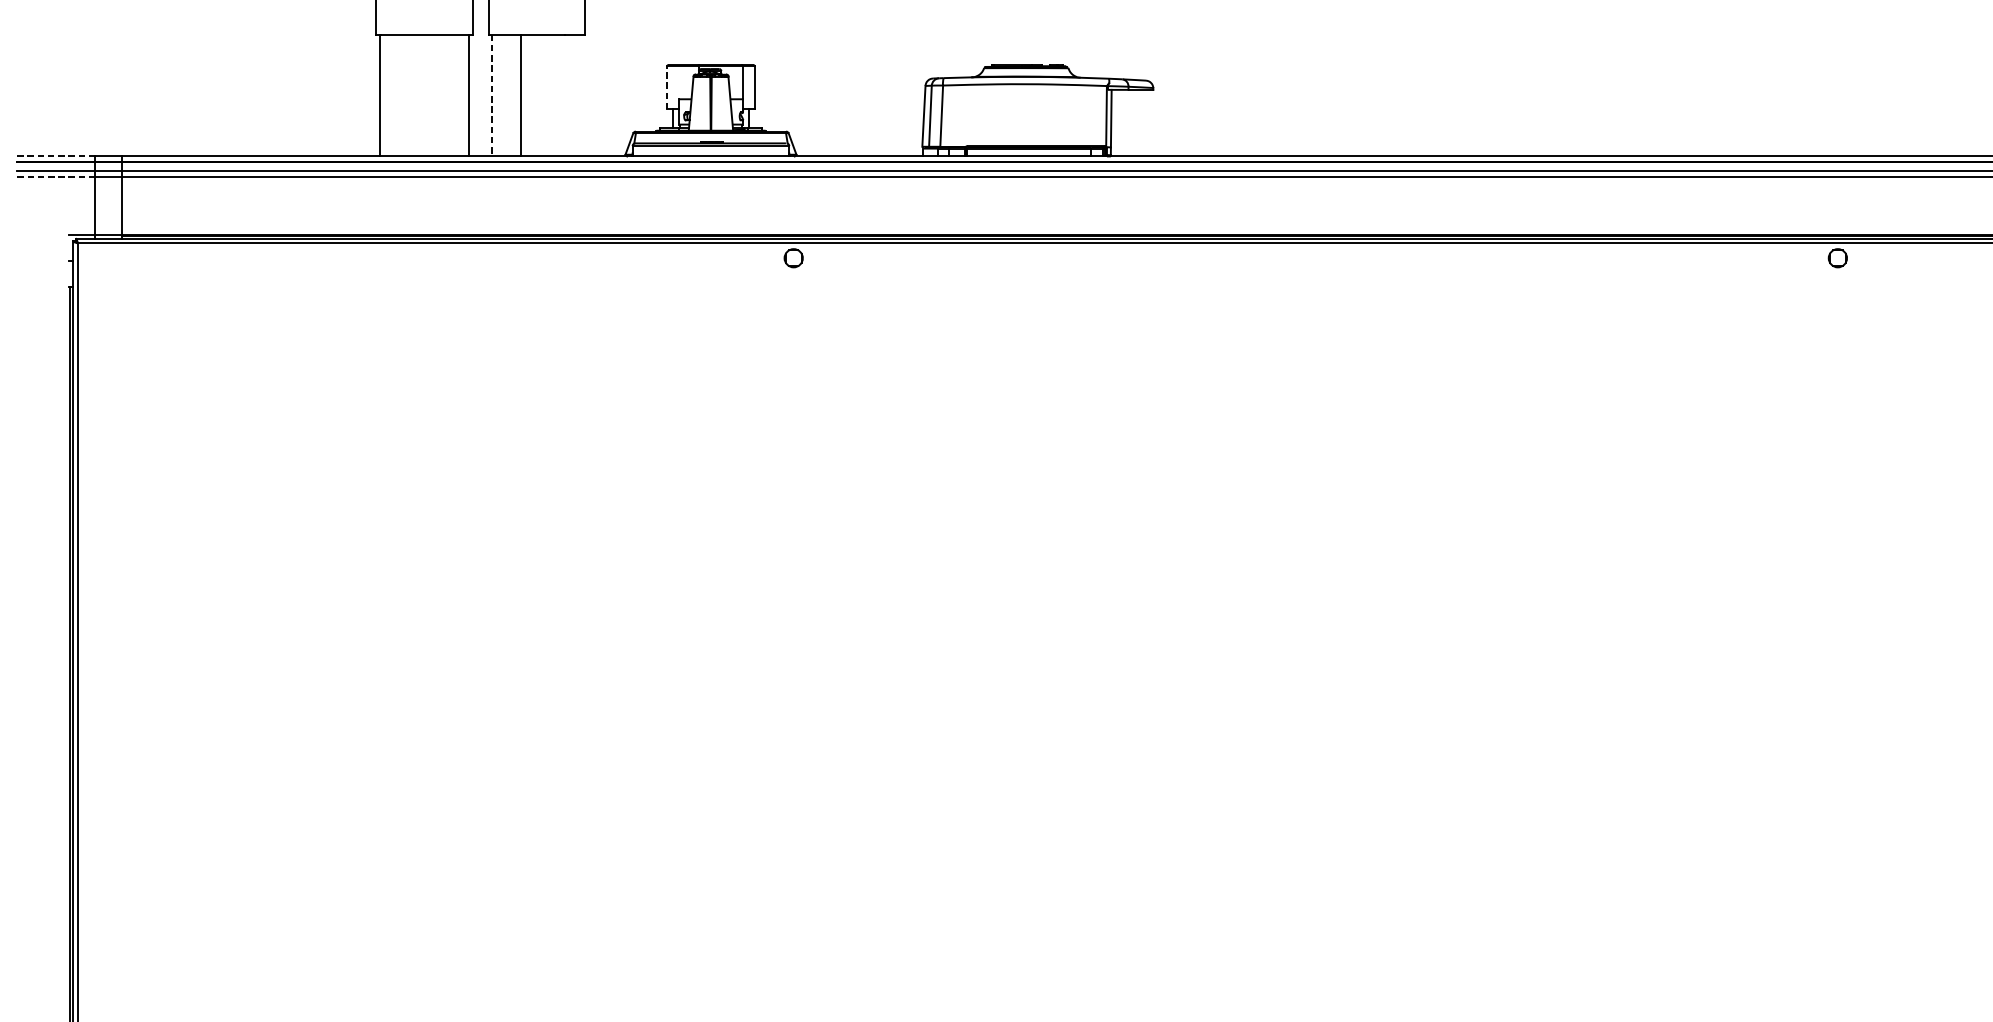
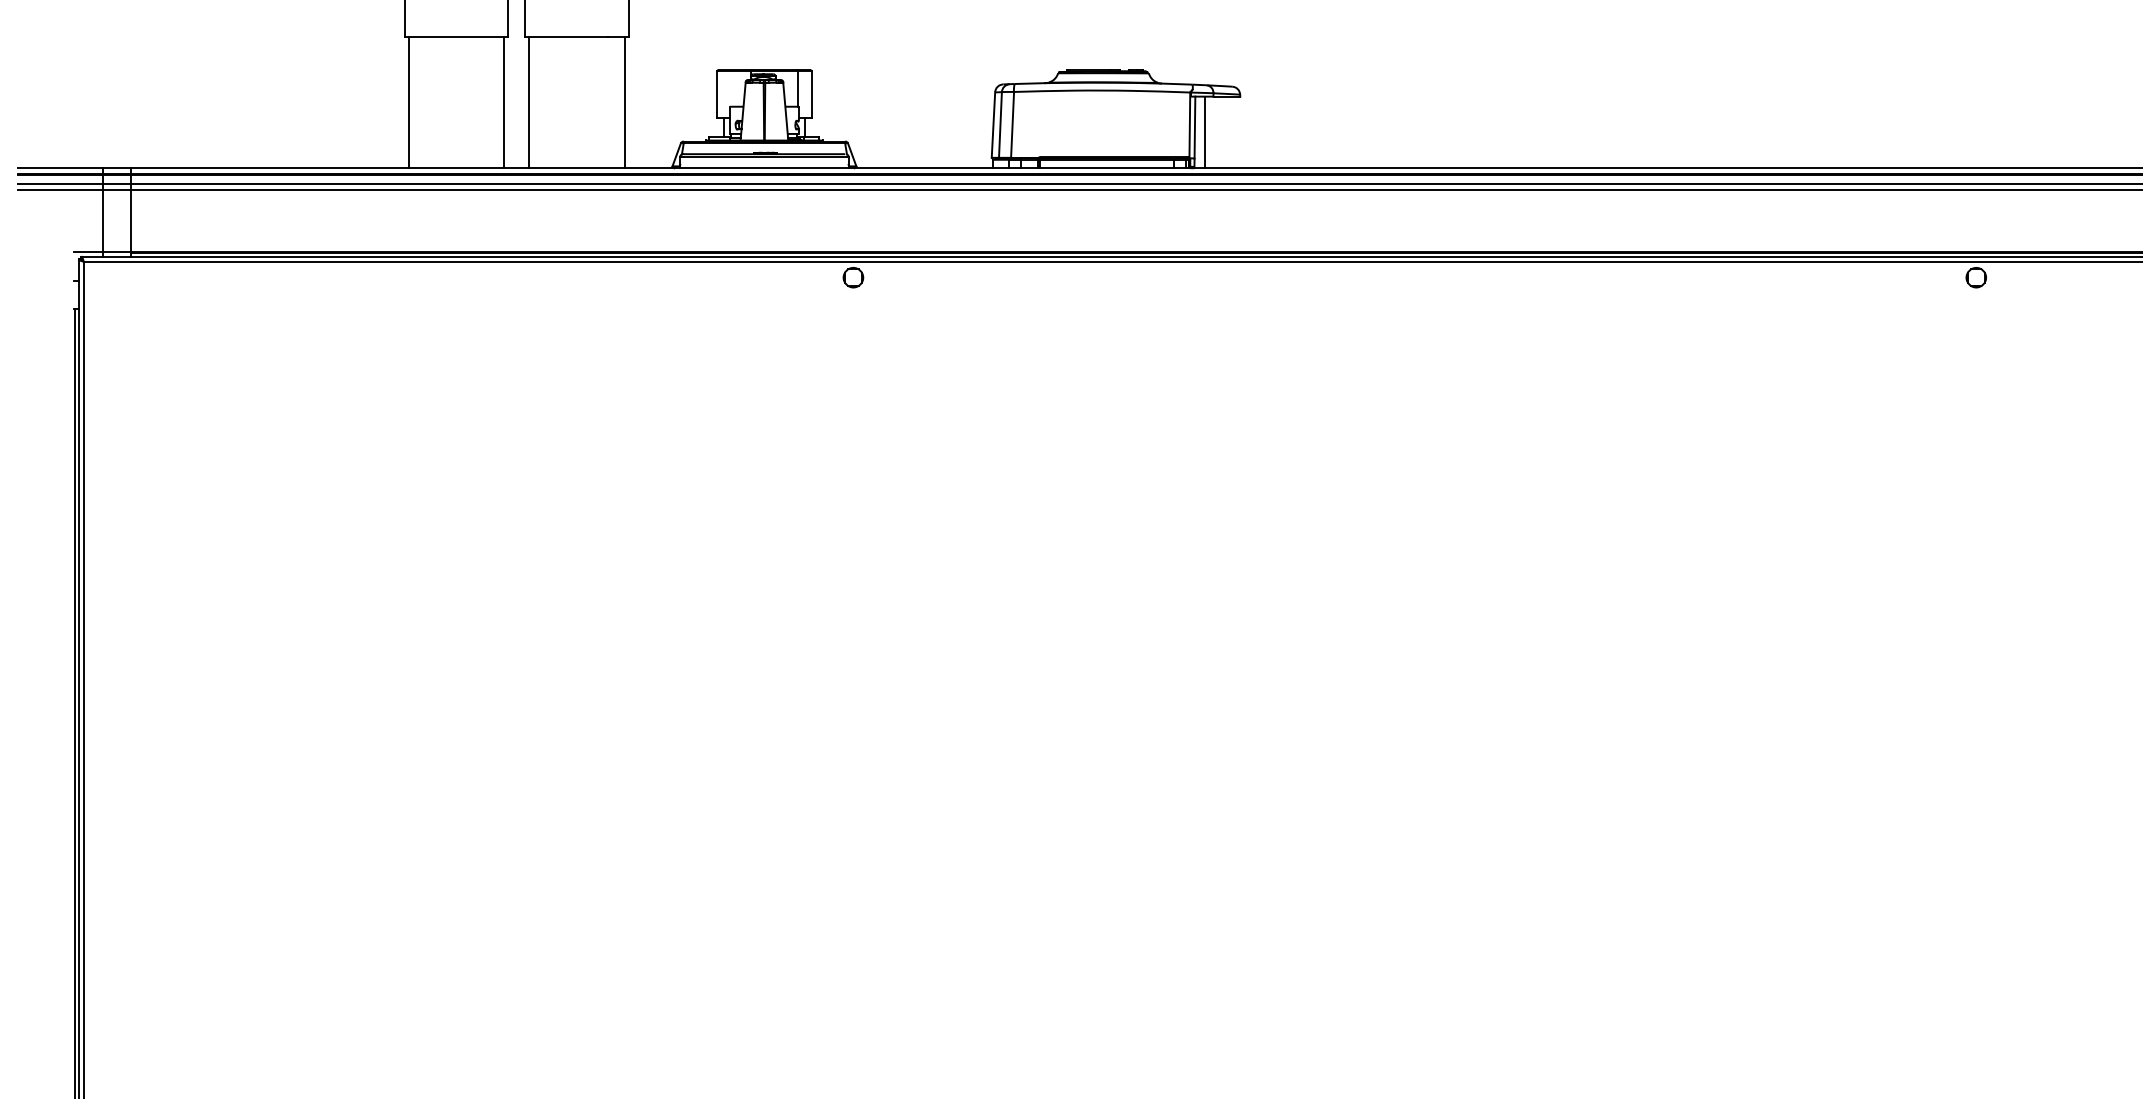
line: (667, 87) -> (717, 94), dashed -> solid
line: (520, 95) -> (624, 102), moved
line: (492, 96) -> (529, 103), dashed -> solid
line: (1120, 123) -> (1204, 132), added
line: (56, 156) -> (60, 168), dashed -> solid
line: (55, 176) -> (59, 189), dashed -> solid

